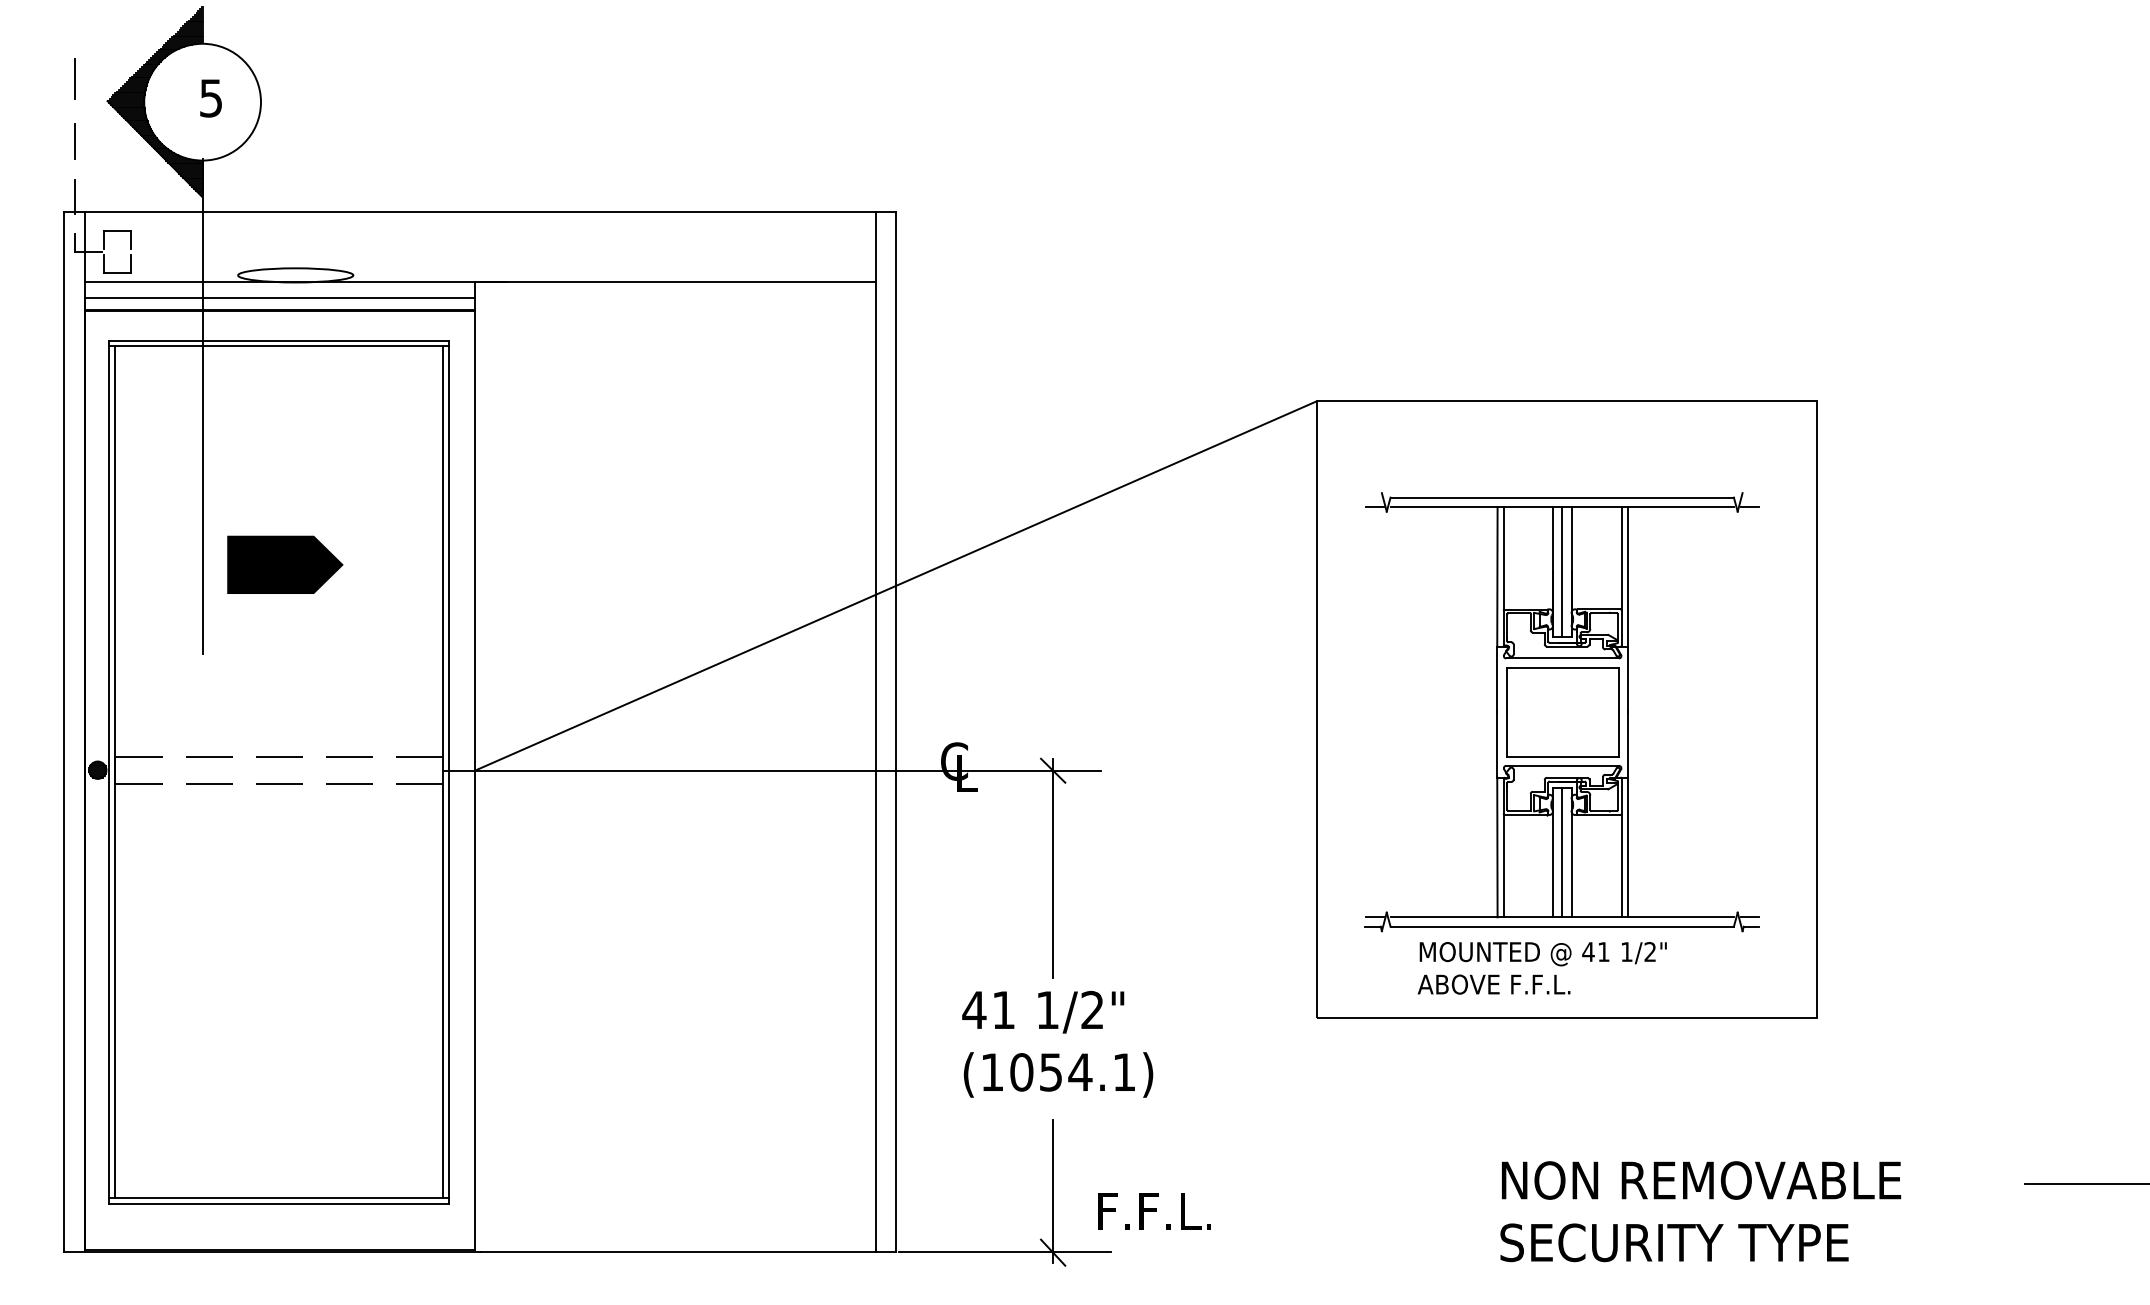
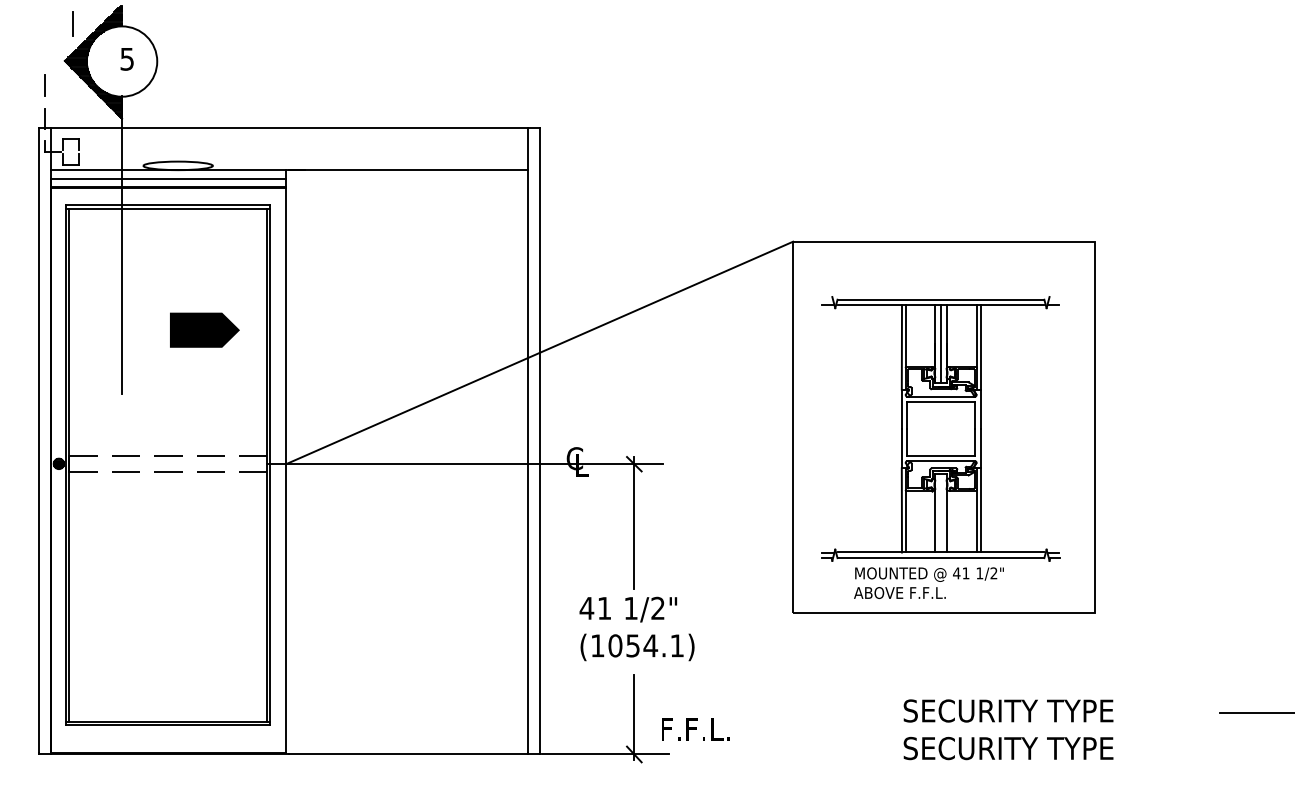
line: (73, 77) -> (72, 23), moved
line: (284, 563) -> (204, 329), moved
line: (1561, 852) -> (940, 513), removed
text: (1699, 1179) -> (1023, 710), NON REMOVABLE -> SECURITY TYPE

